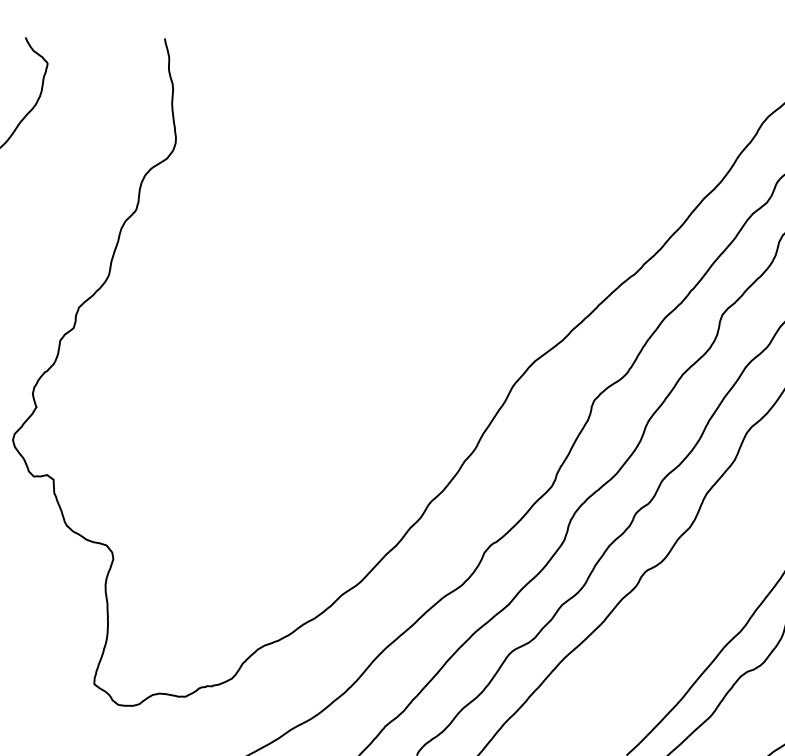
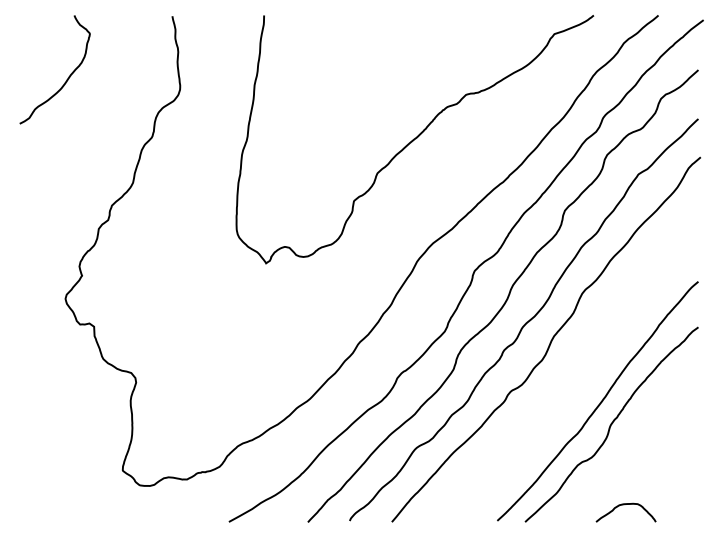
curve: (508, 213) -> (414, 139), added

